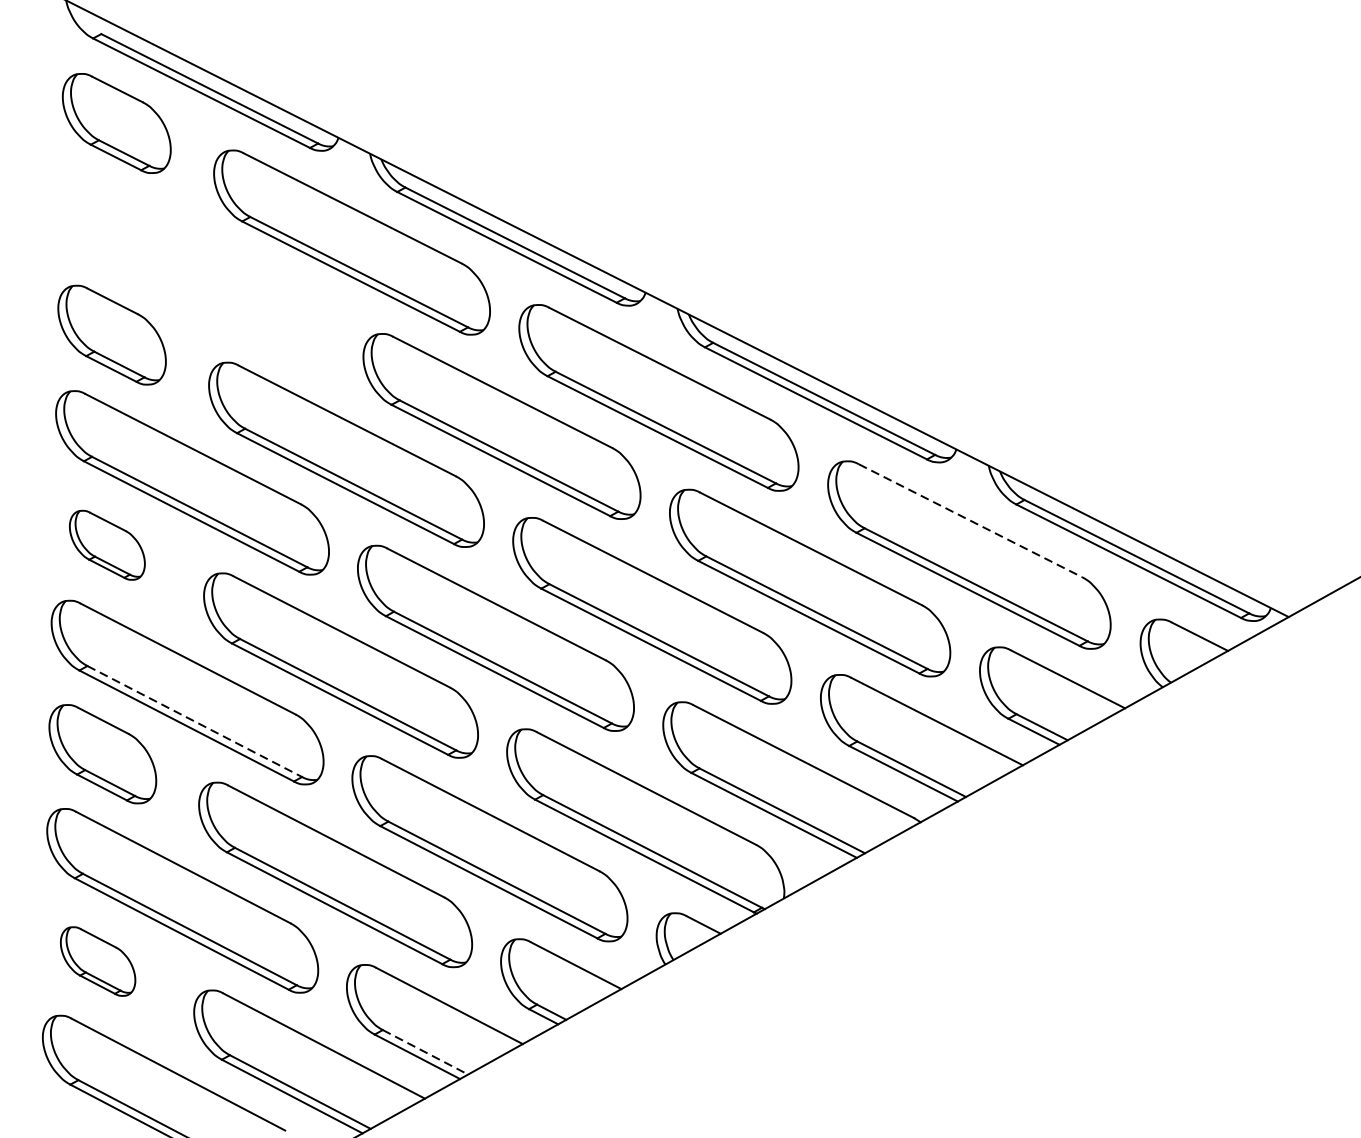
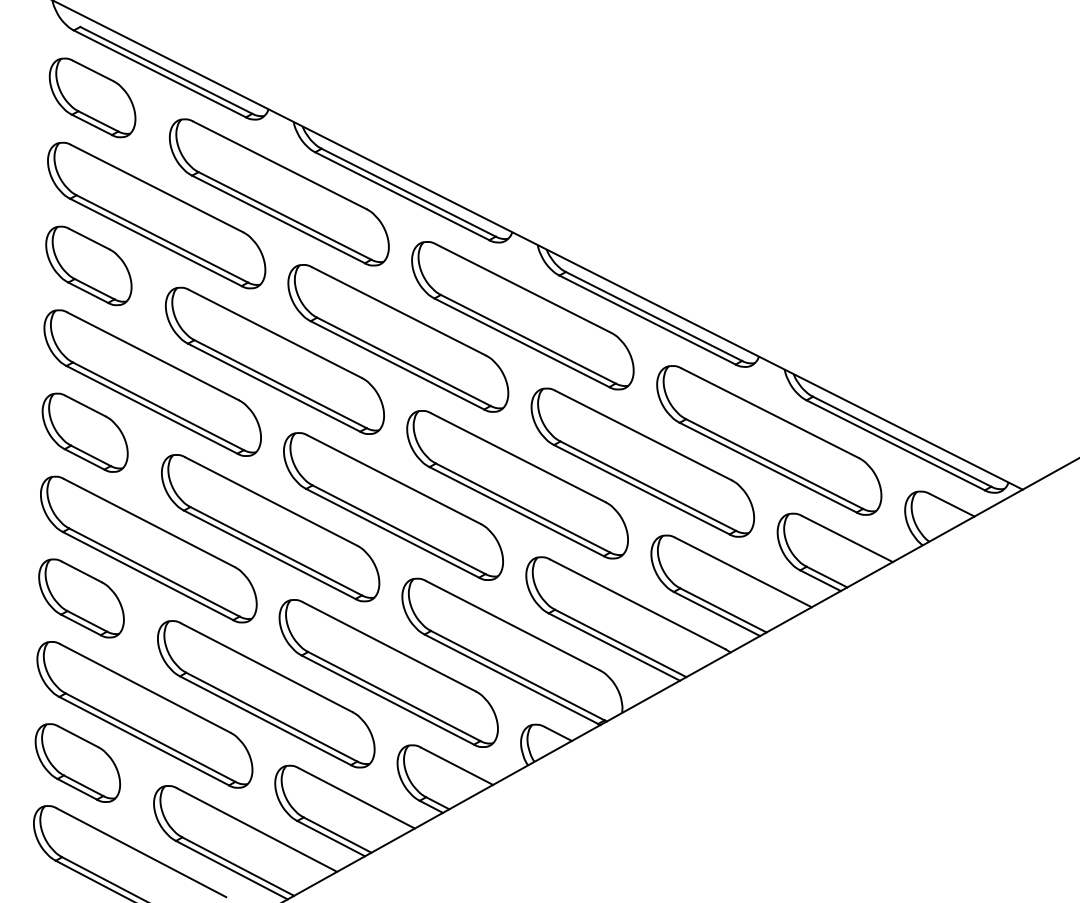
part: (197, 271) -> (156, 215), added
line: (970, 521) -> (770, 413), dashed -> solid
part: (106, 545) -> (84, 432), size x1.43
line: (194, 721) -> (154, 572), dashed -> solid
part: (97, 960) -> (77, 762), size x1.43
line: (426, 1052) -> (338, 835), dashed -> solid

